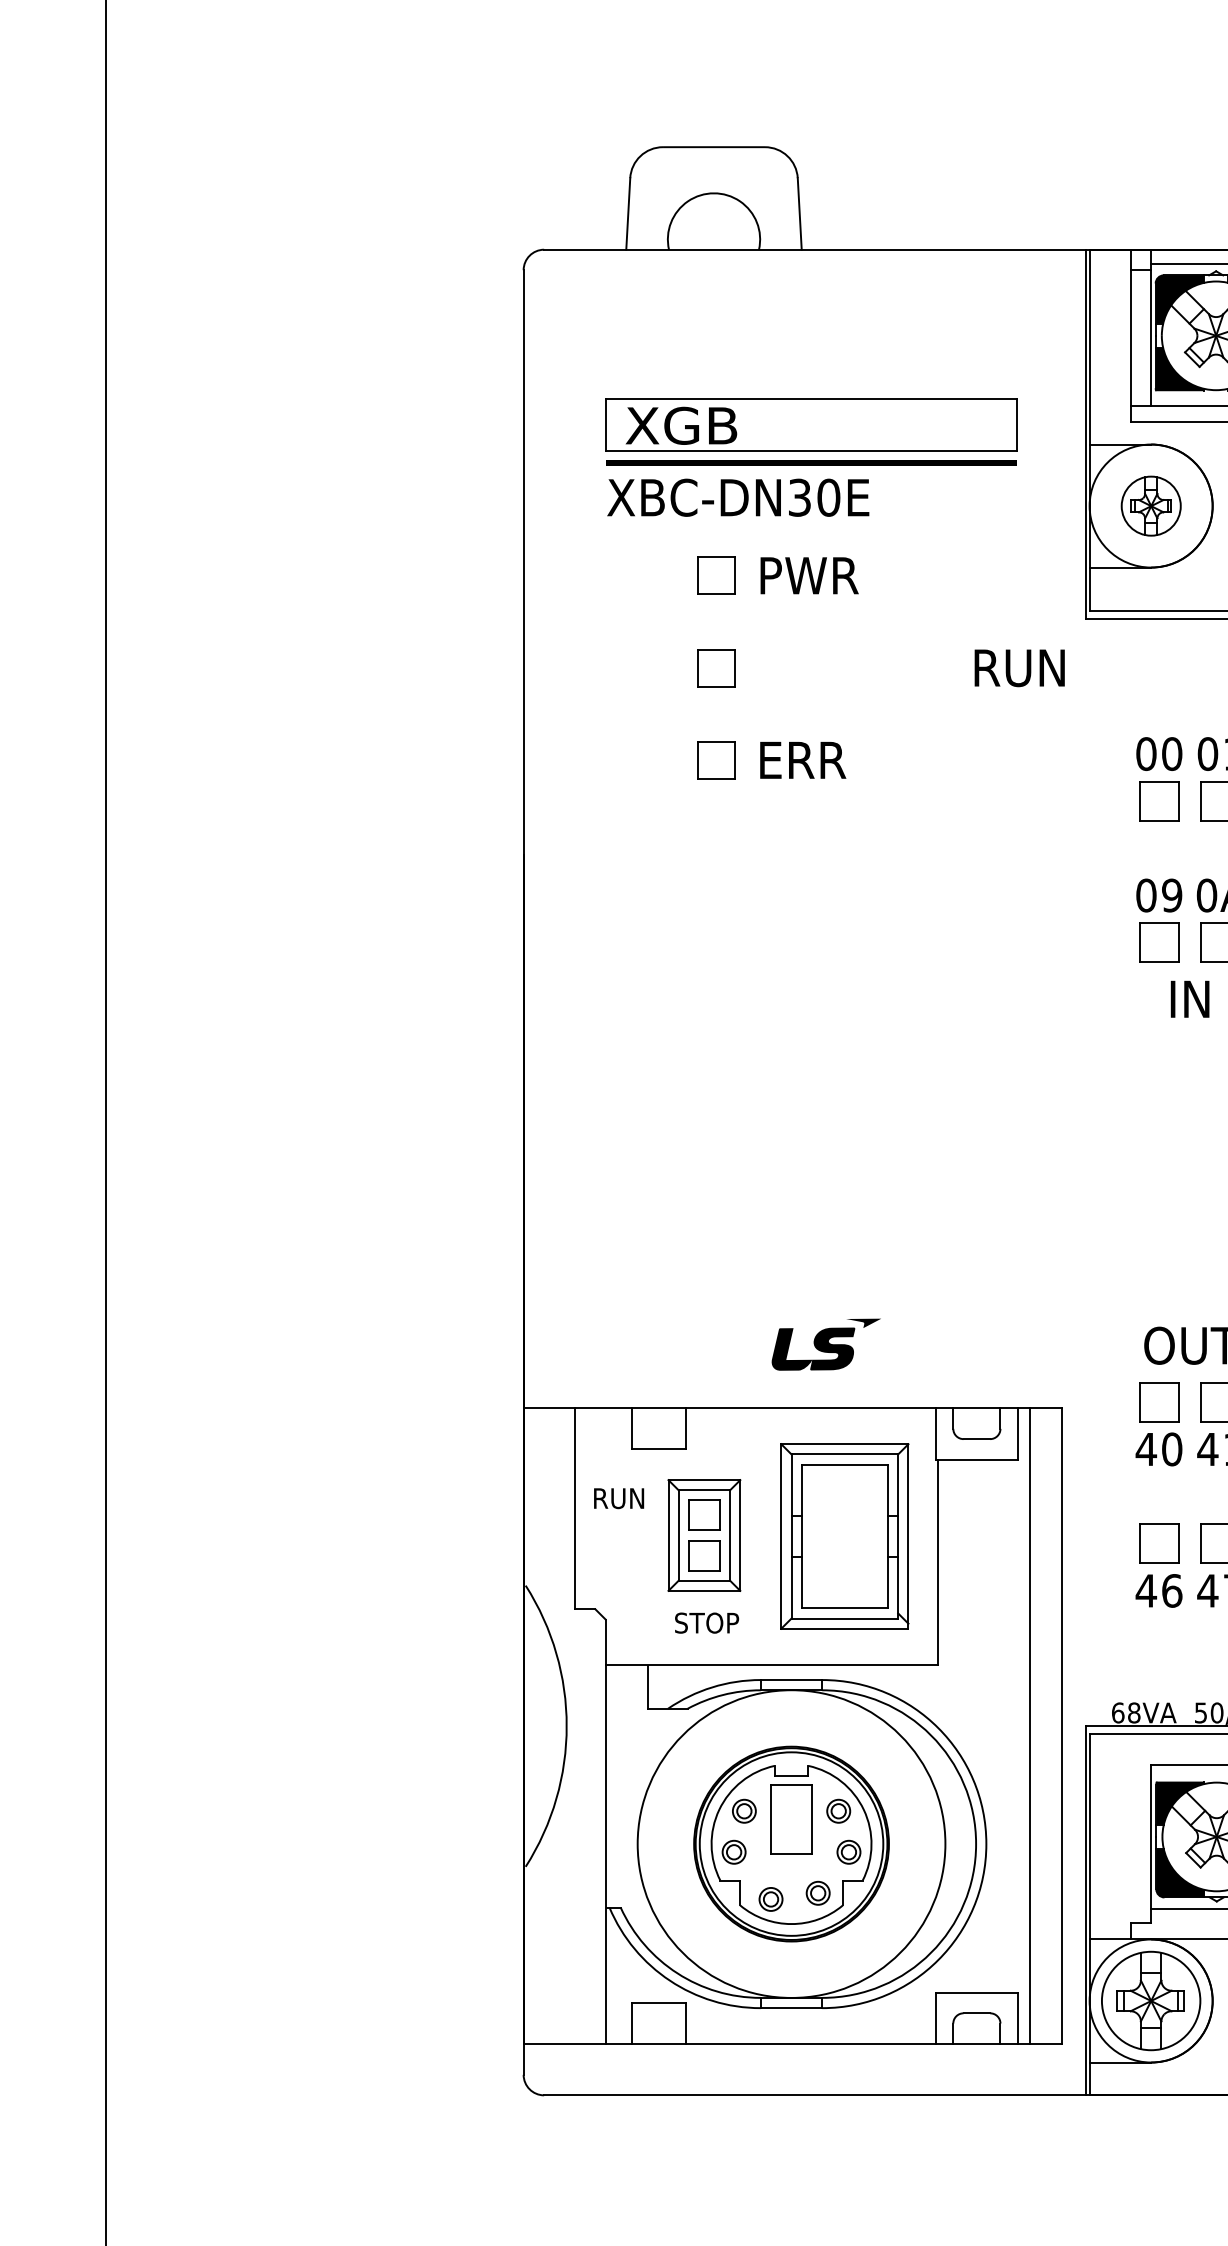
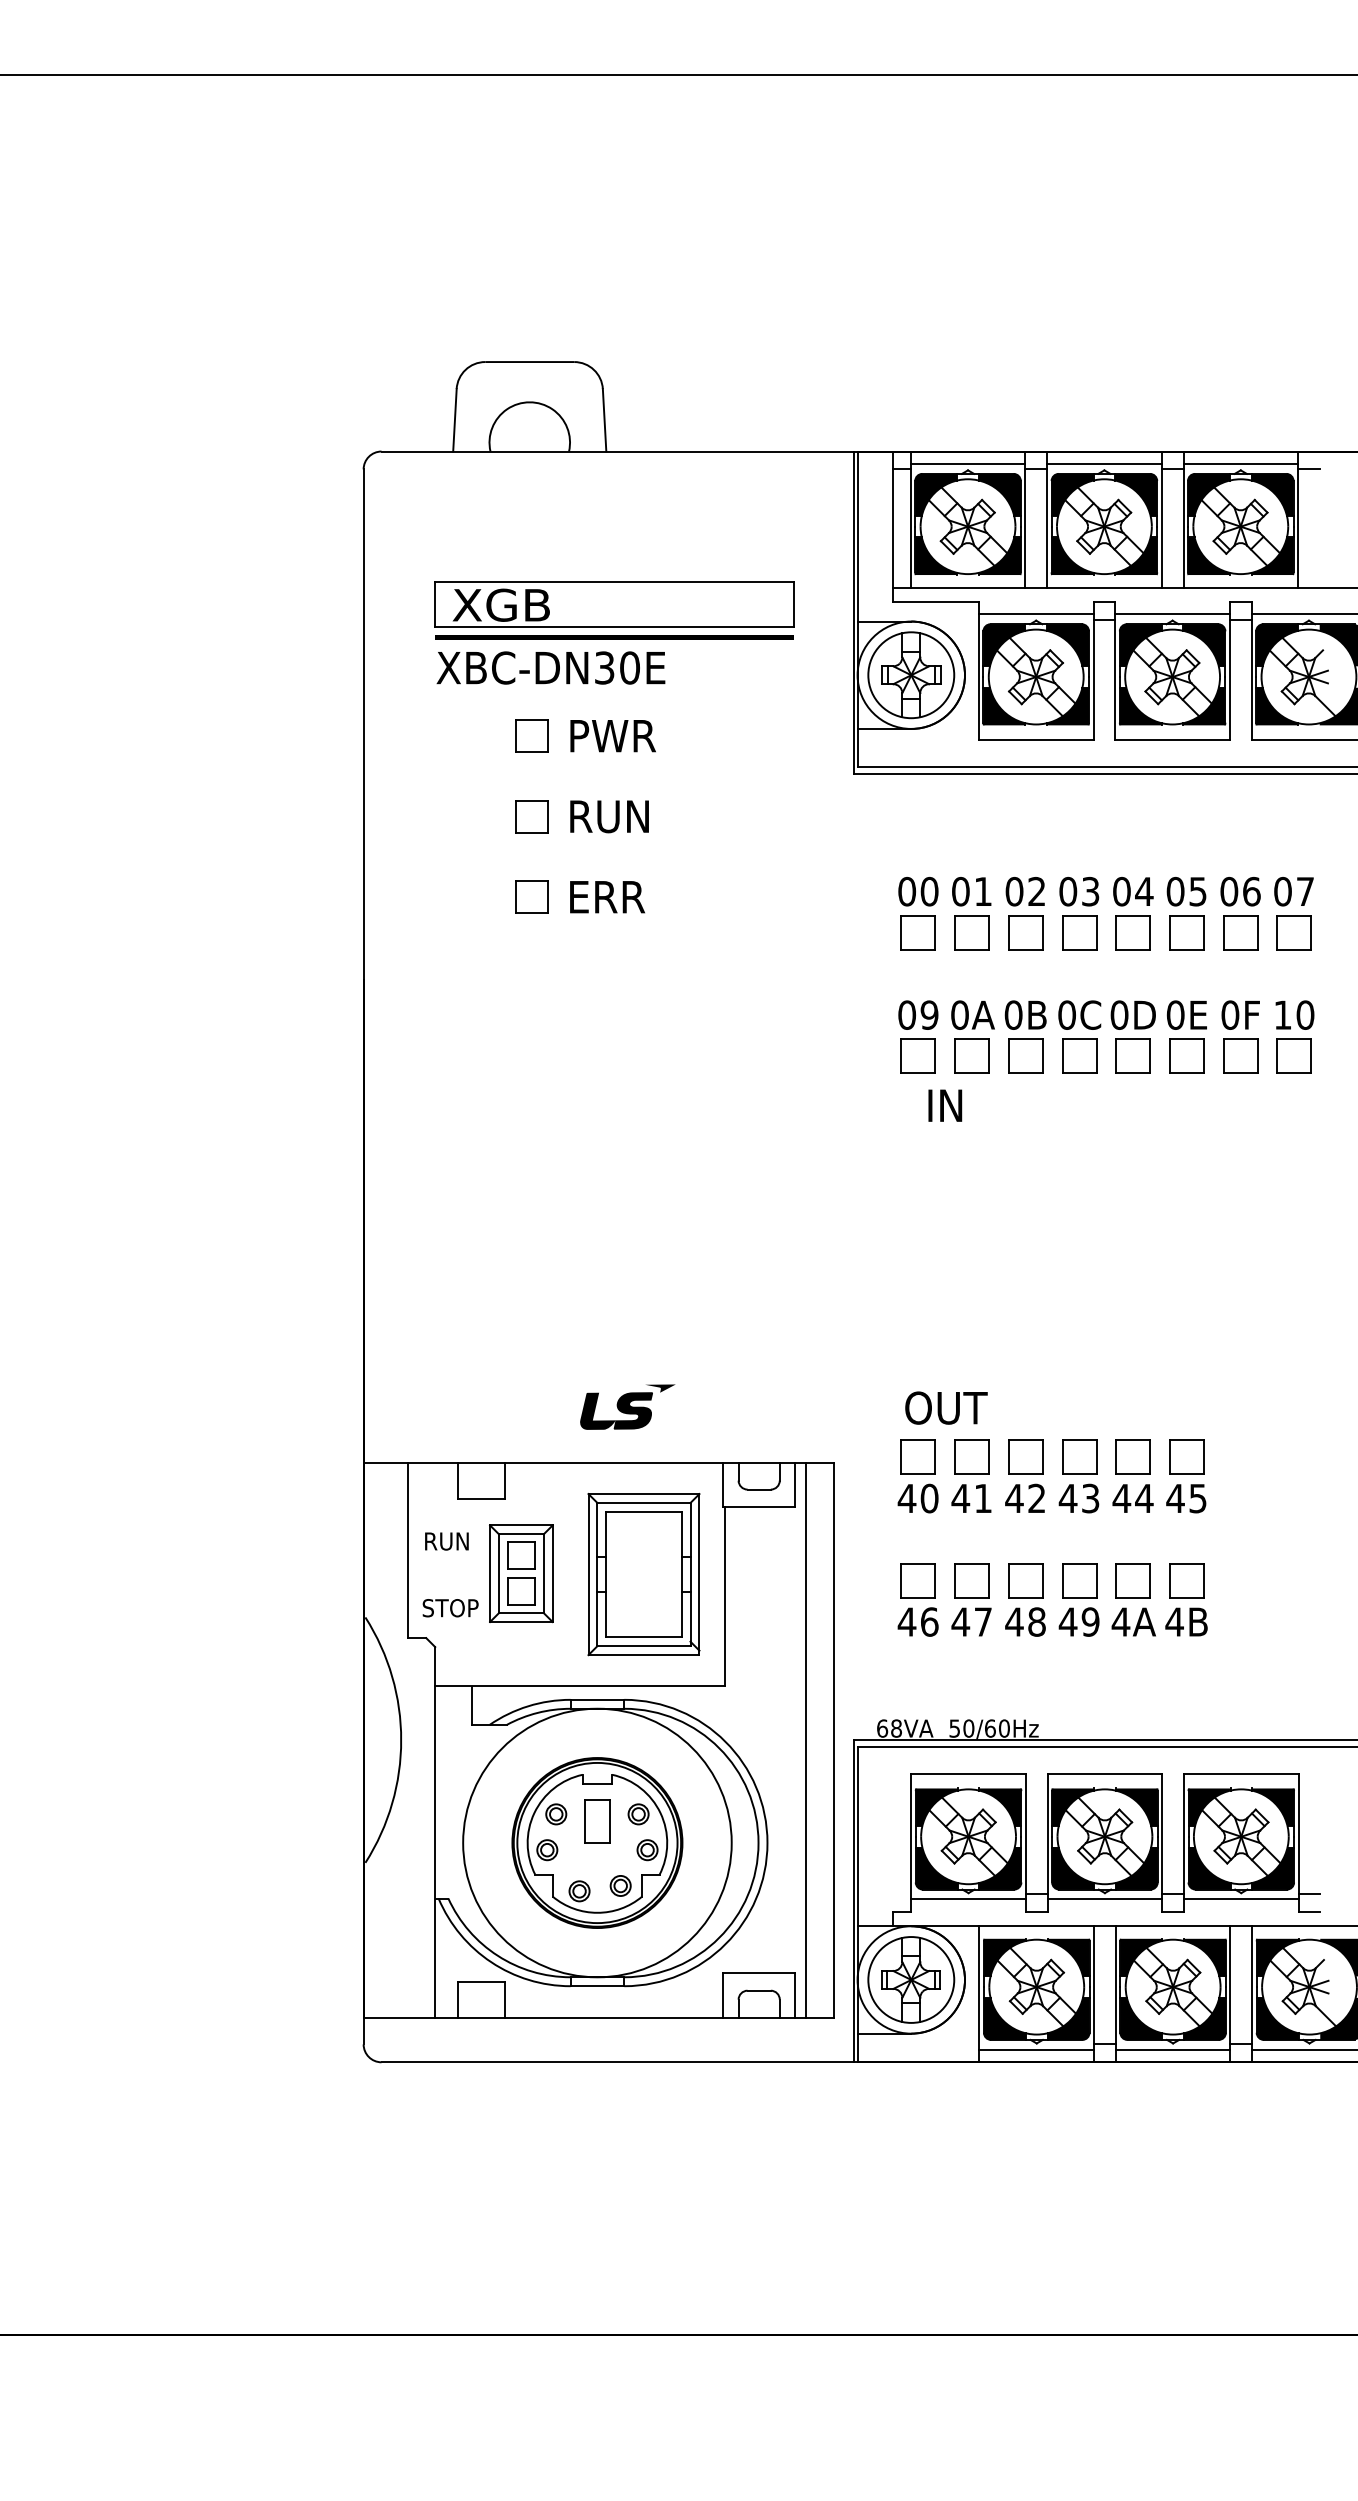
part: (1151, 506) -> (911, 675), size x1.67
text: (1019, 667) -> (609, 816), moved
text: (706, 1623) -> (450, 1608), moved
part: (791, 1819) -> (597, 1821), size x0.71

